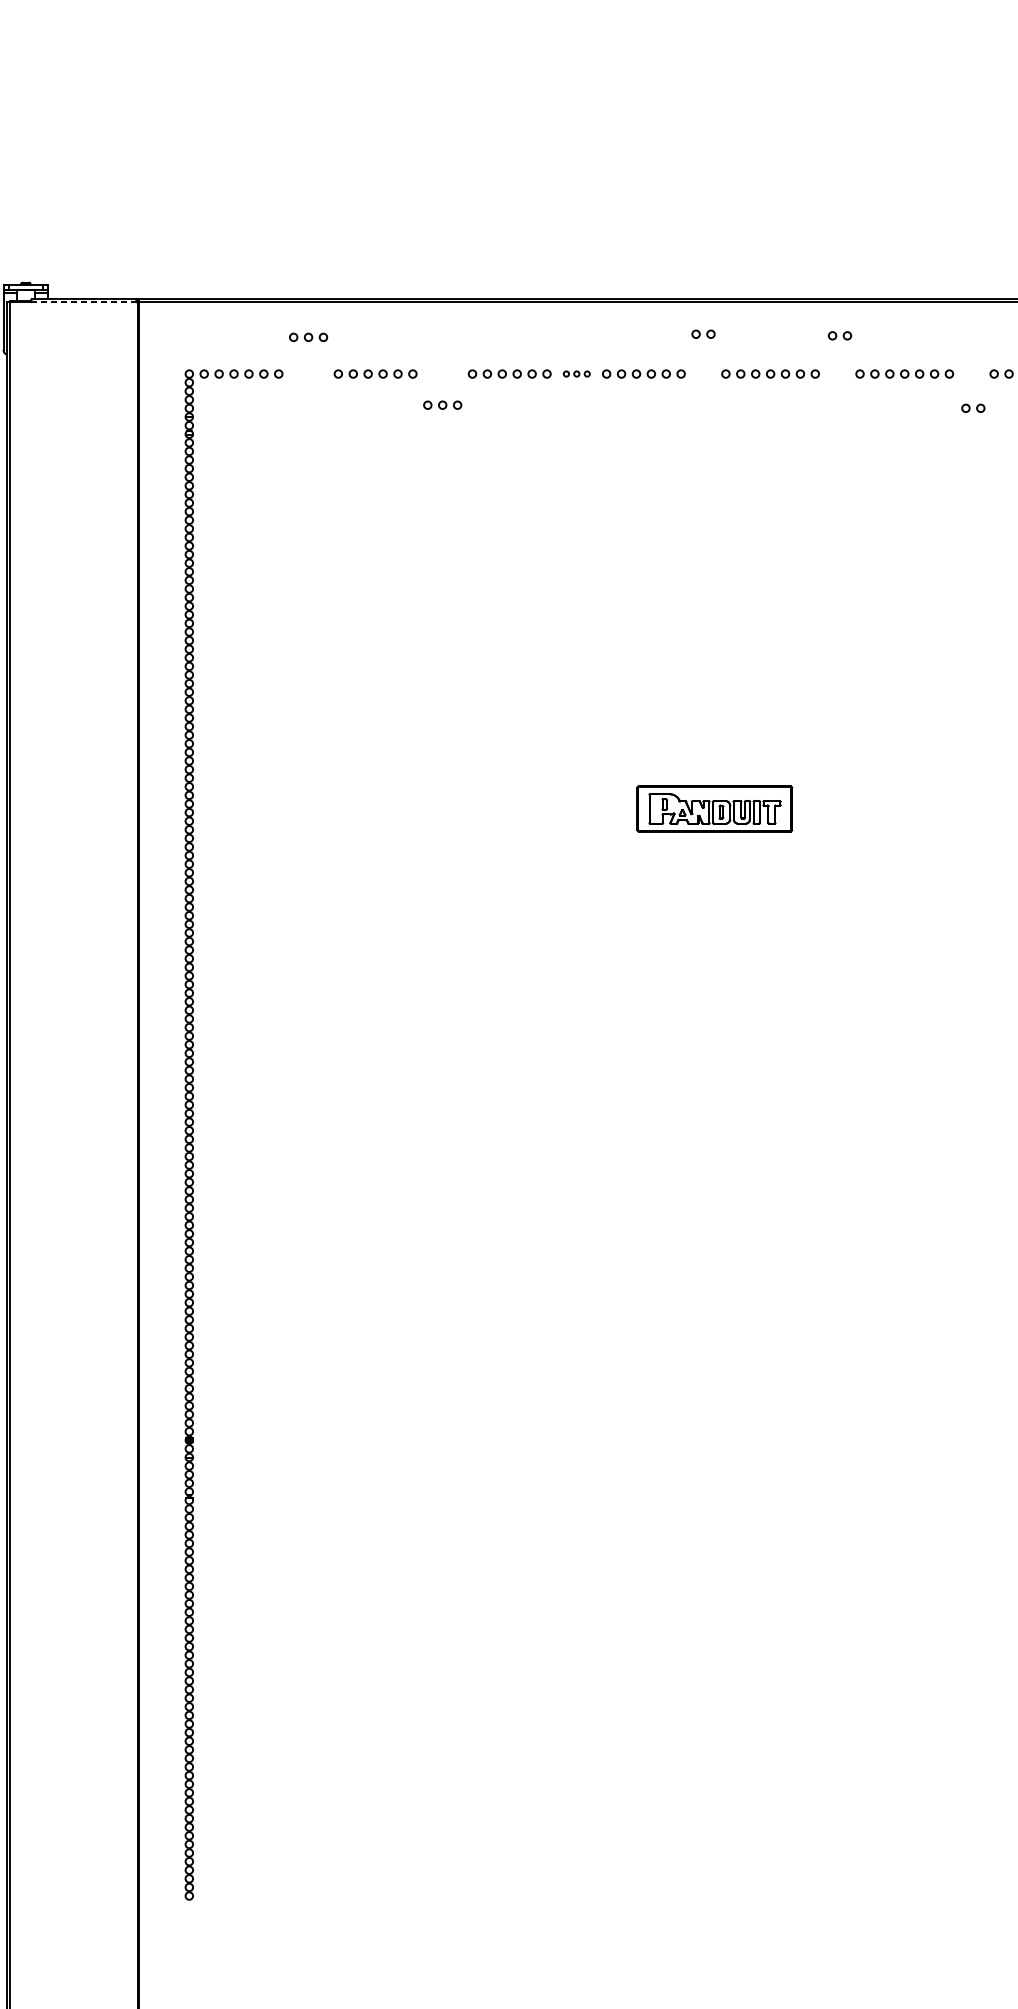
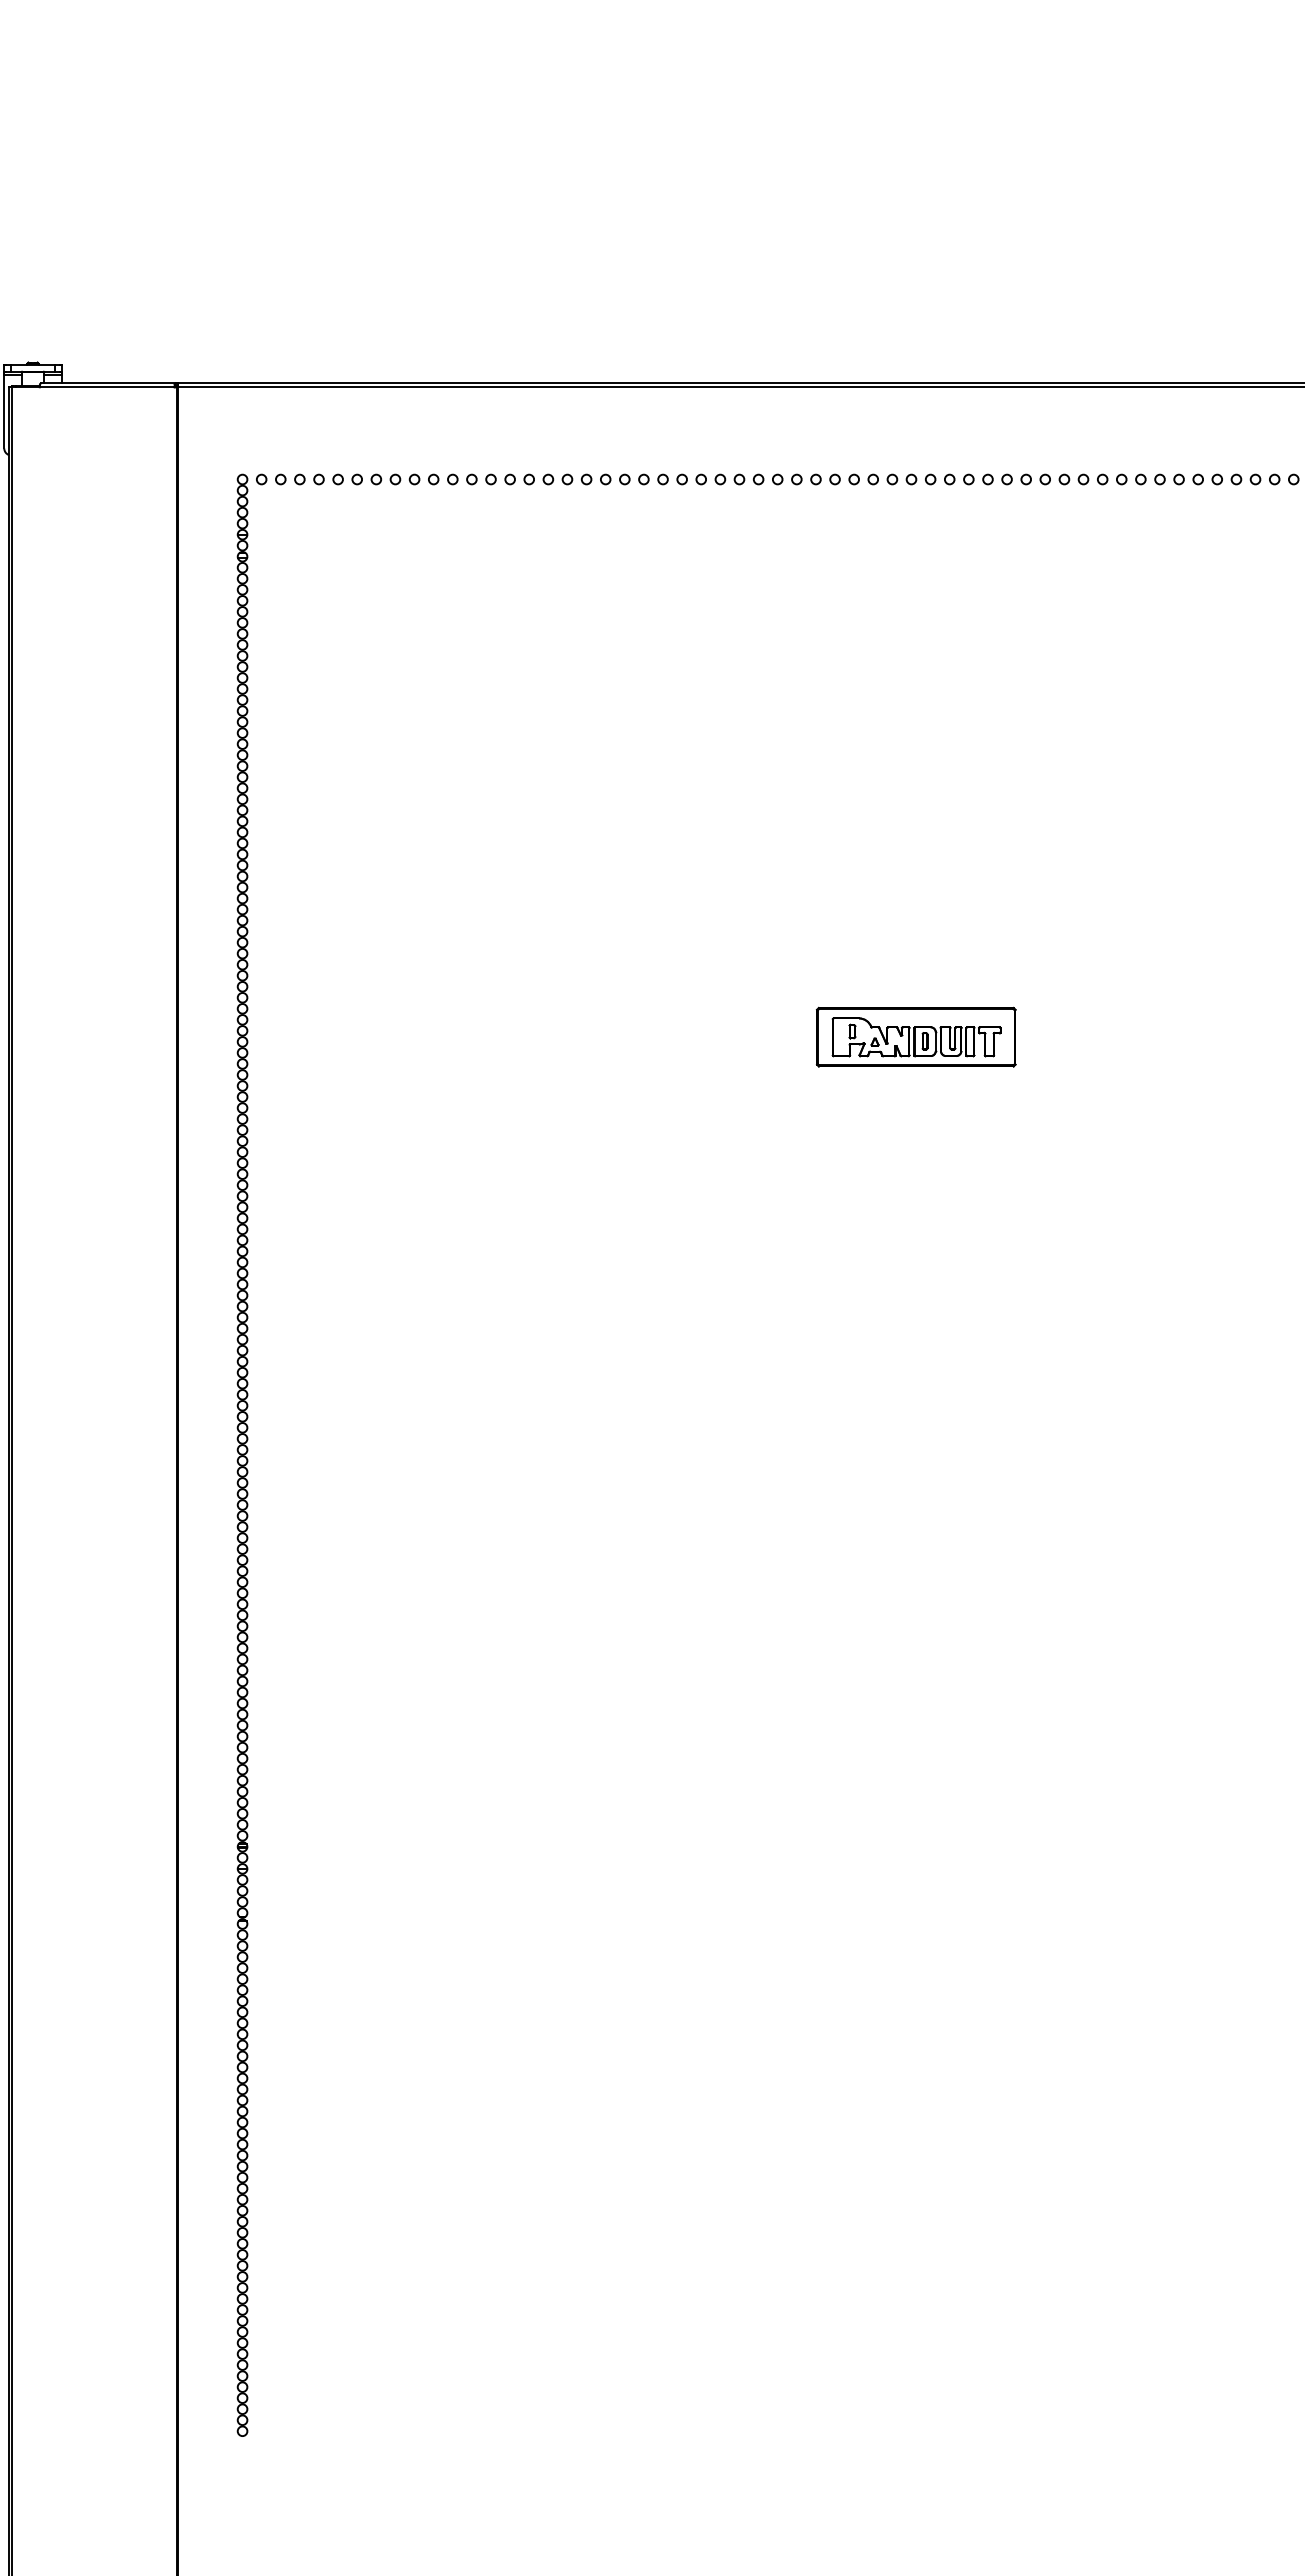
line: (84, 302) -> (107, 387), dashed -> solid
part: (703, 334) -> (901, 479), moved
part: (839, 335) -> (1073, 479), moved
part: (308, 337) -> (395, 479), moved
part: (576, 374) -> (739, 479), size x1.43
part: (442, 405) -> (567, 479), moved
part: (972, 408) -> (1245, 479), moved

